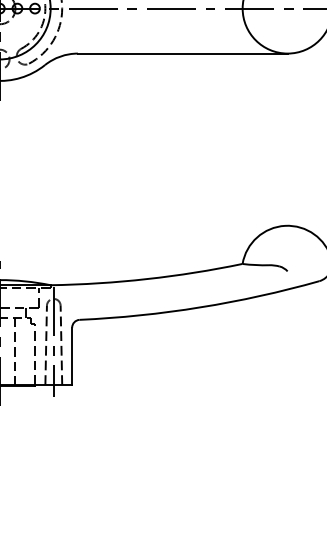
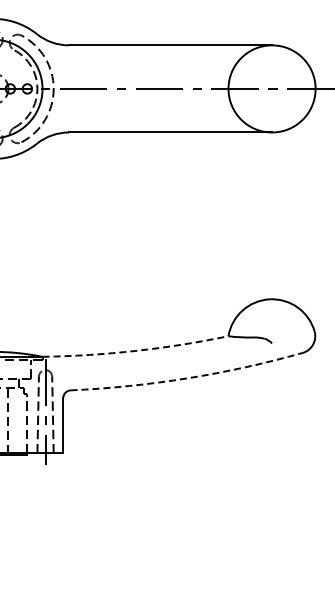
arc: (146, 278) -> (135, 350), solid -> dashed
arc: (200, 307) -> (187, 378), solid -> dashed

